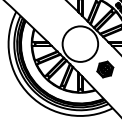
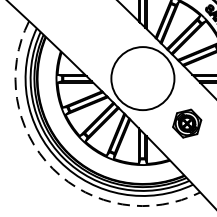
arc: (29, 94) -> (52, 167), solid -> dashed

